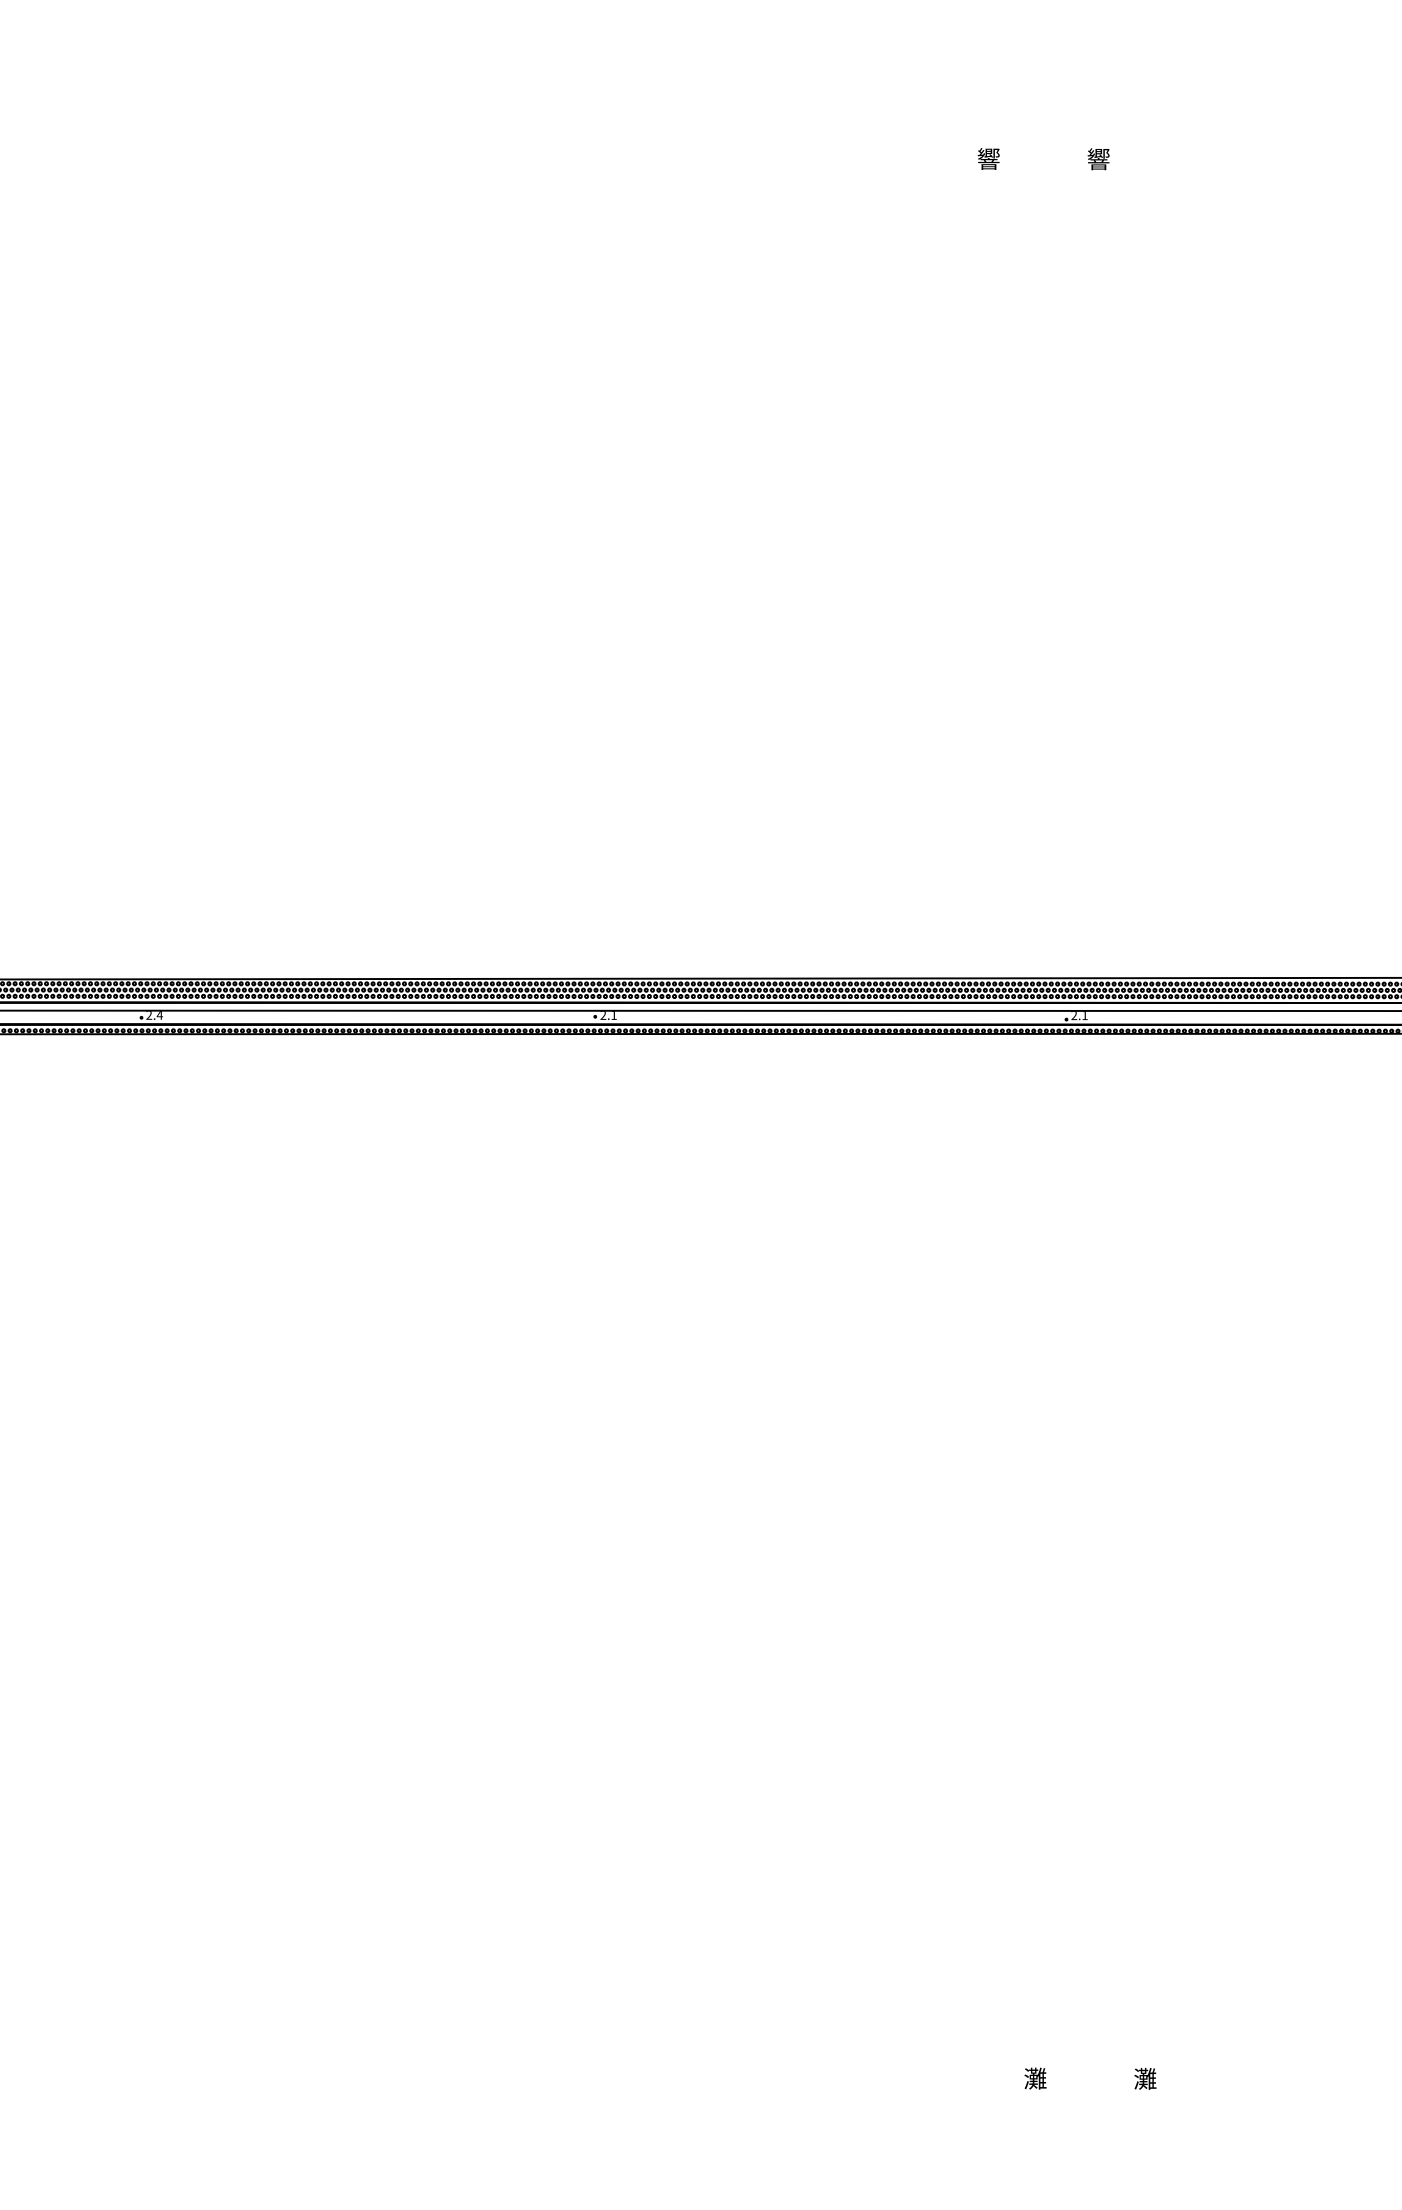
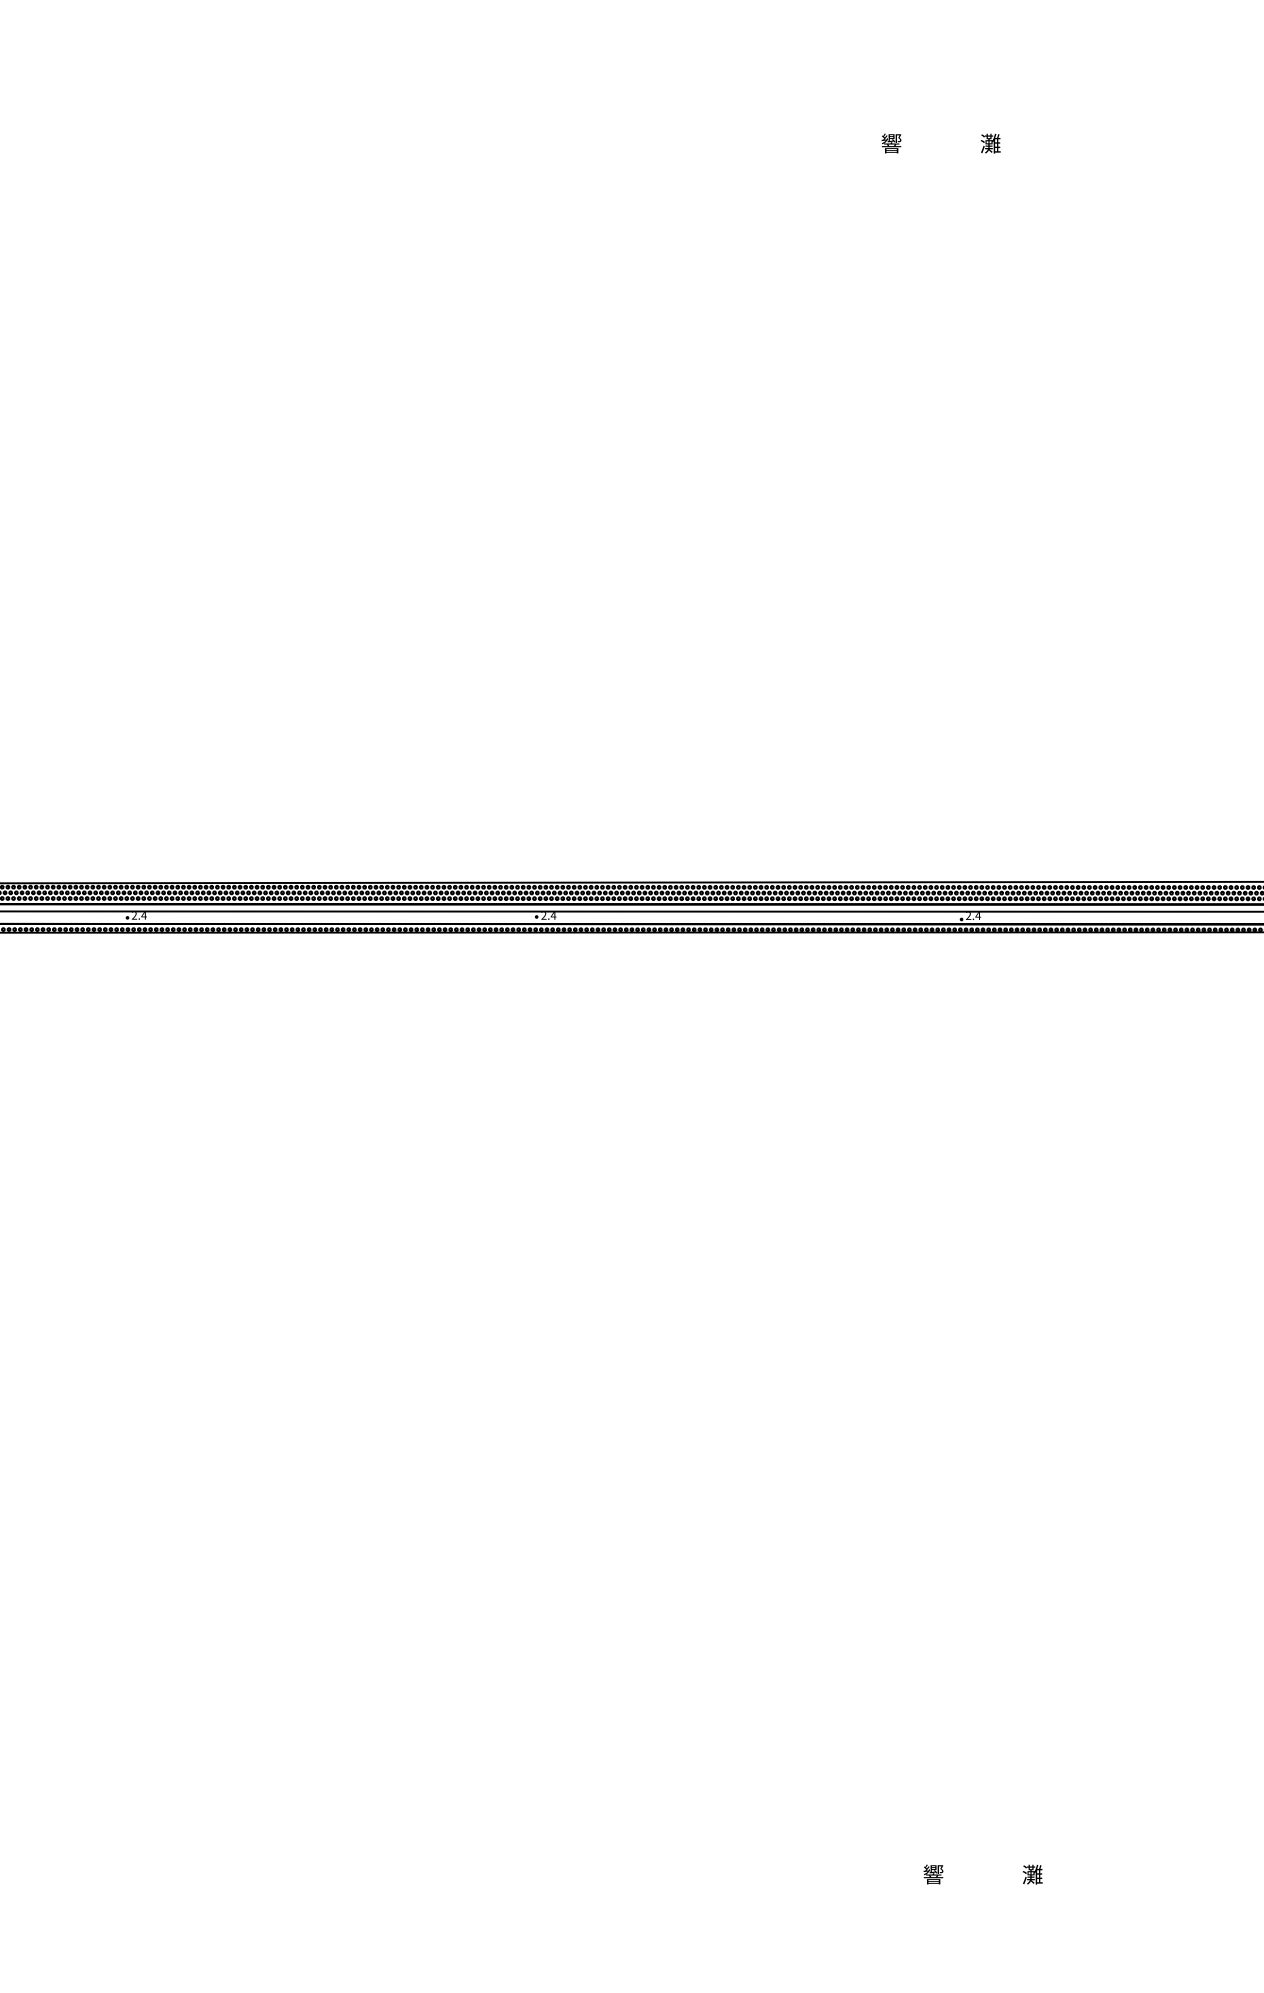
text: (1098, 159) -> (990, 143), 響 -> 灘
text: (613, 1015) -> (553, 915), 2.1 -> 2.4
text: (1084, 1016) -> (977, 916), 2.1 -> 2.4
text: (1035, 2078) -> (933, 1874), 灘 -> 響

